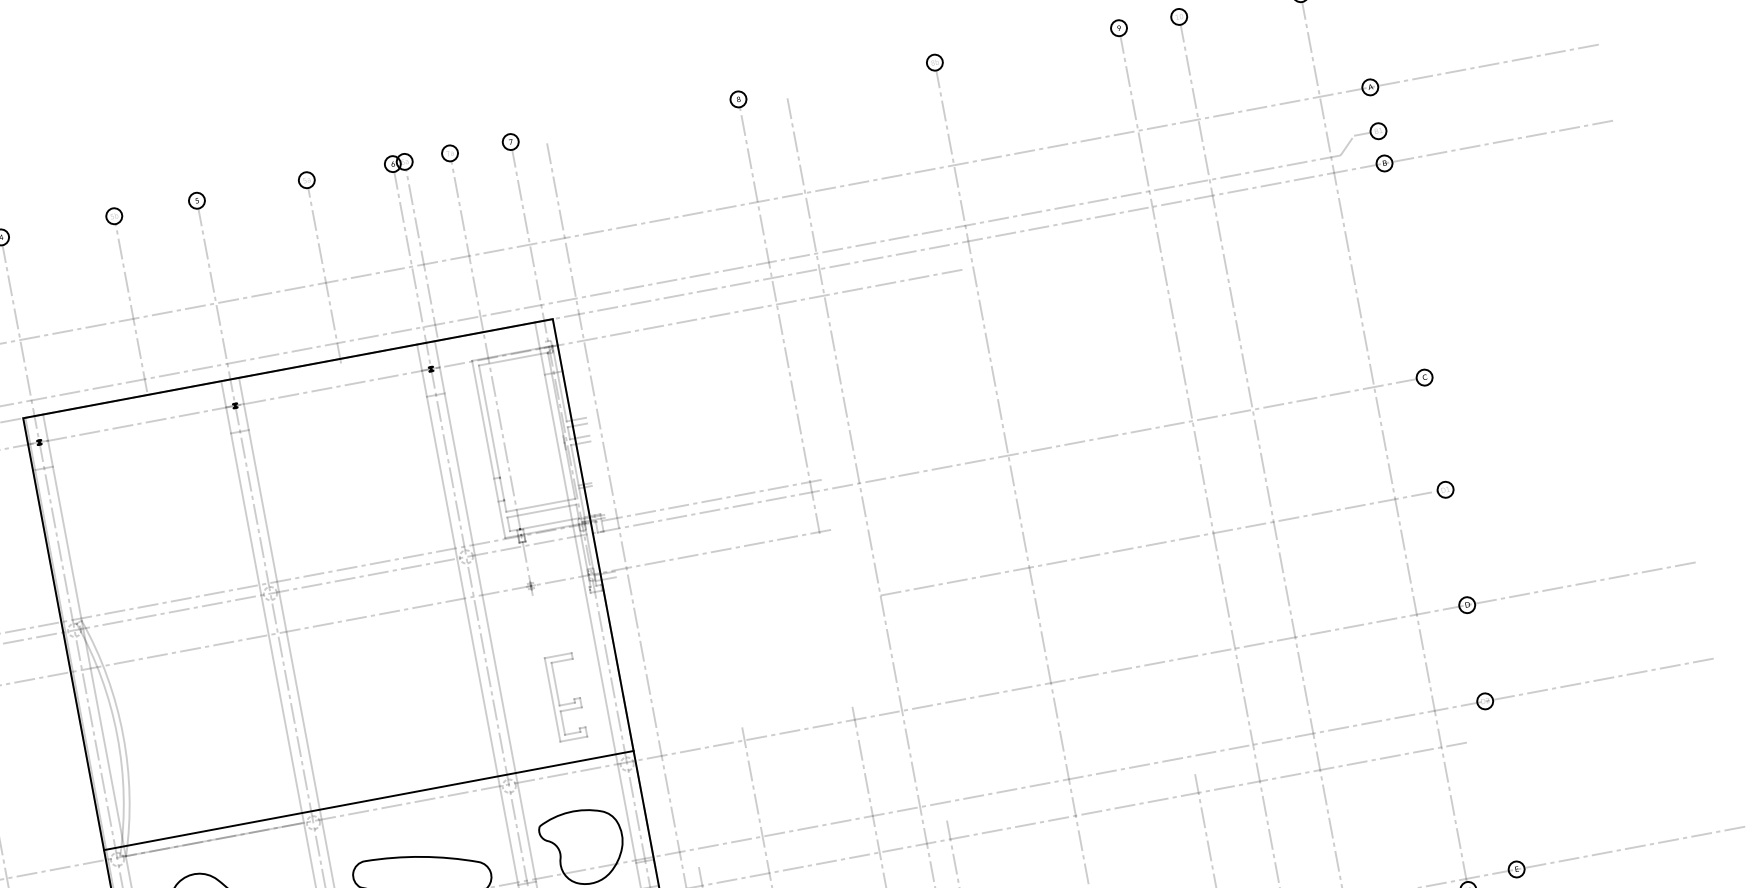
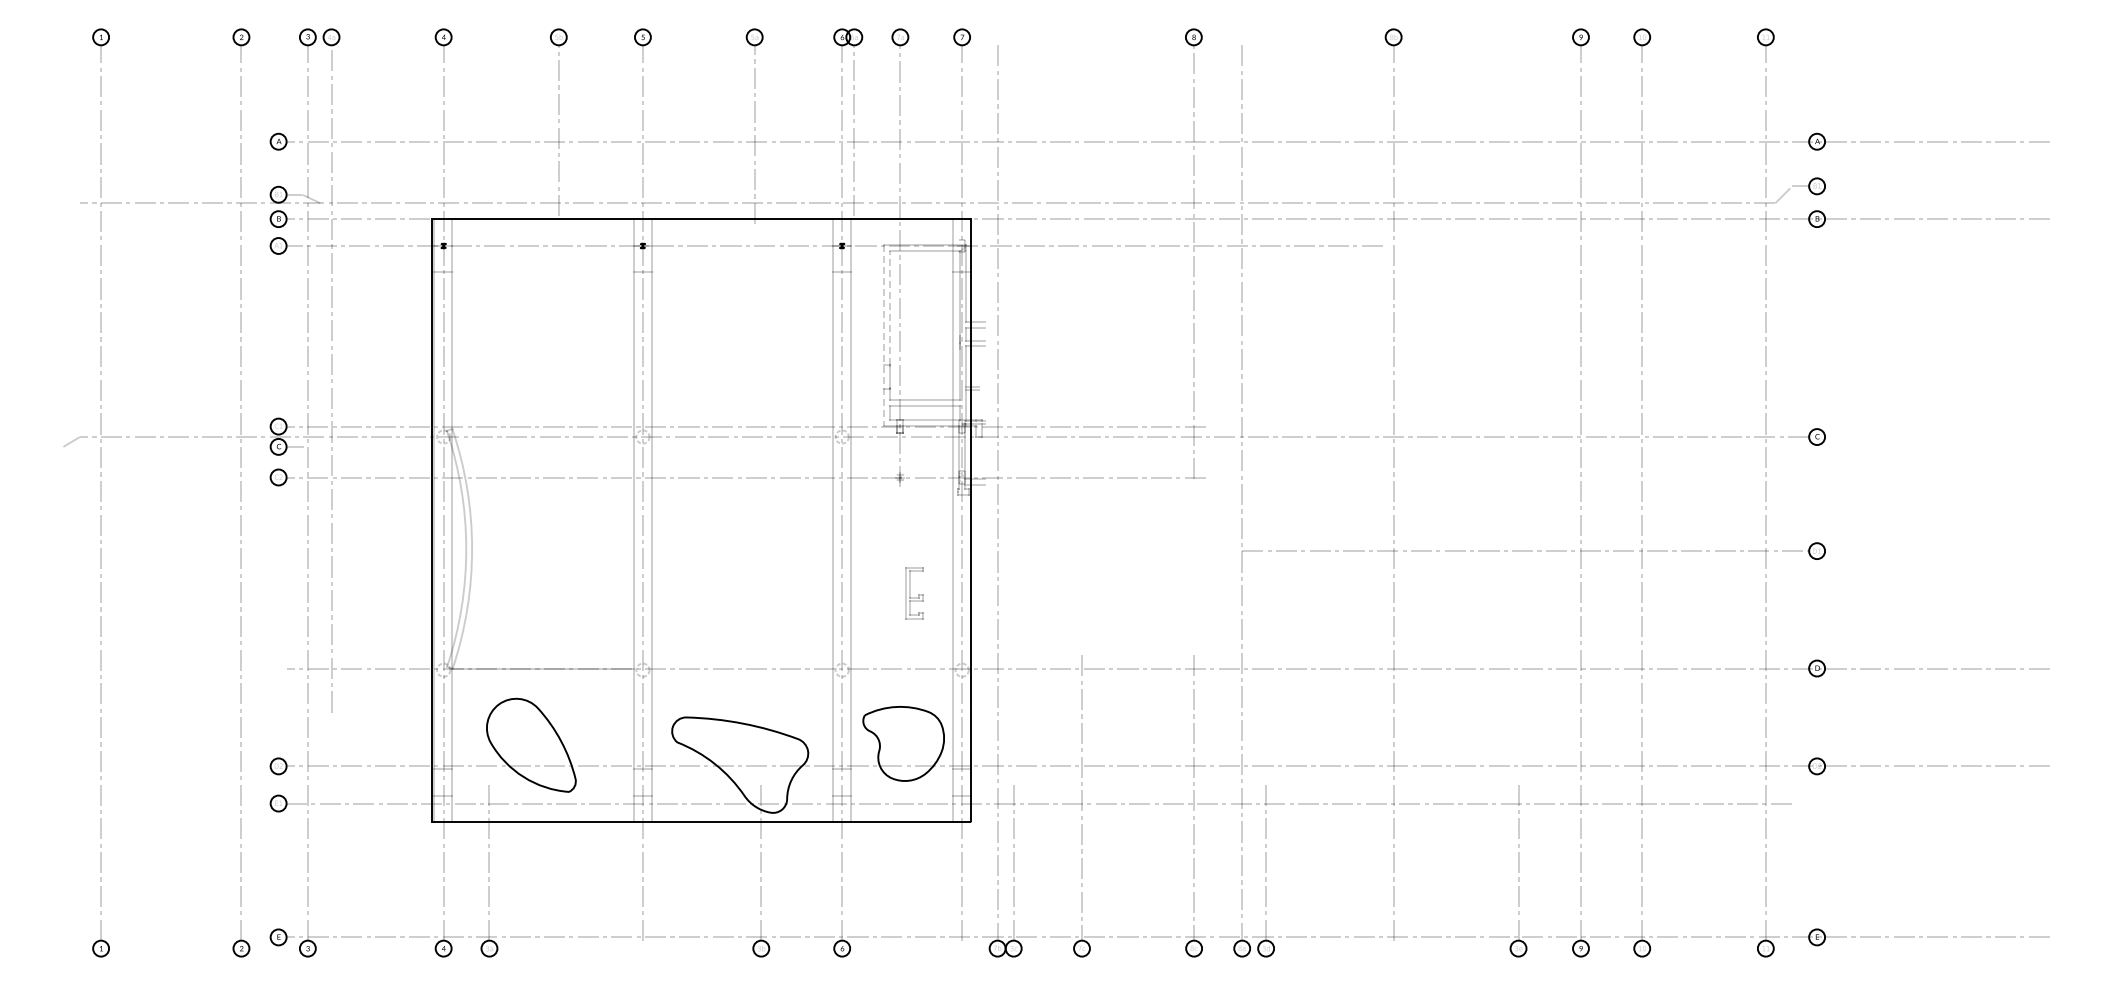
line: (489, 421) -> (889, 308), solid -> dashed
line: (488, 449) -> (883, 335), solid -> dashed
part: (566, 697) -> (914, 593), size x0.6
line: (368, 800) -> (701, 658), removed

